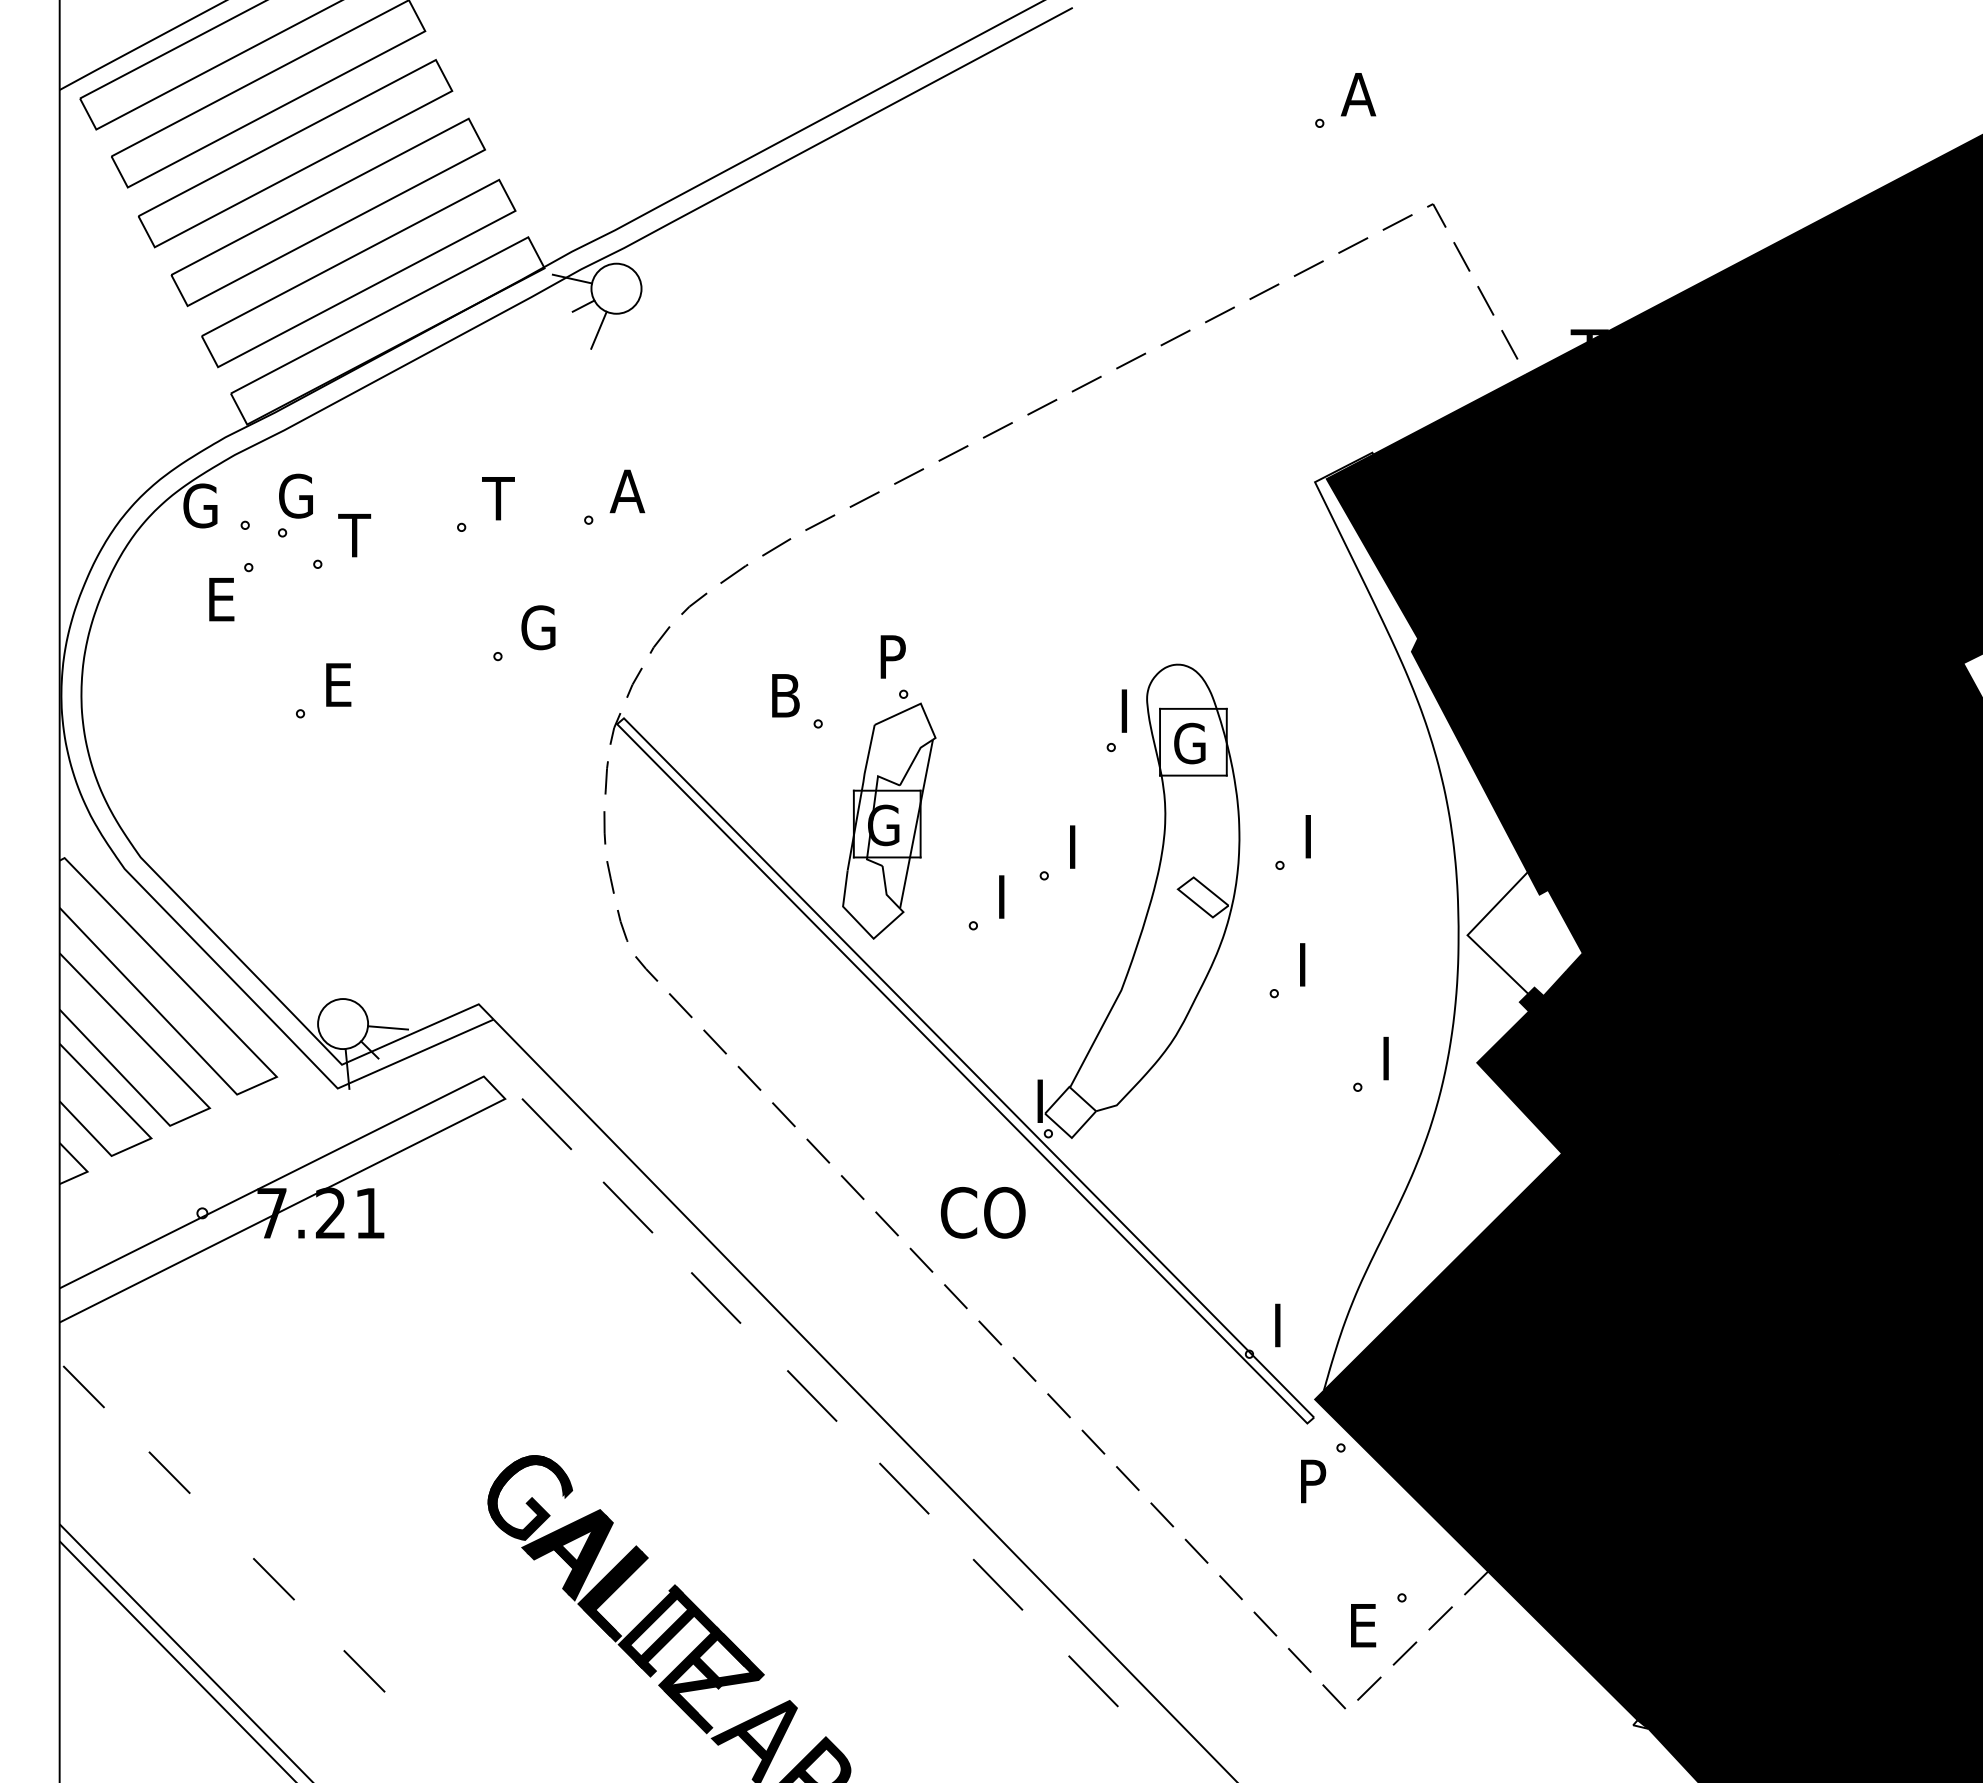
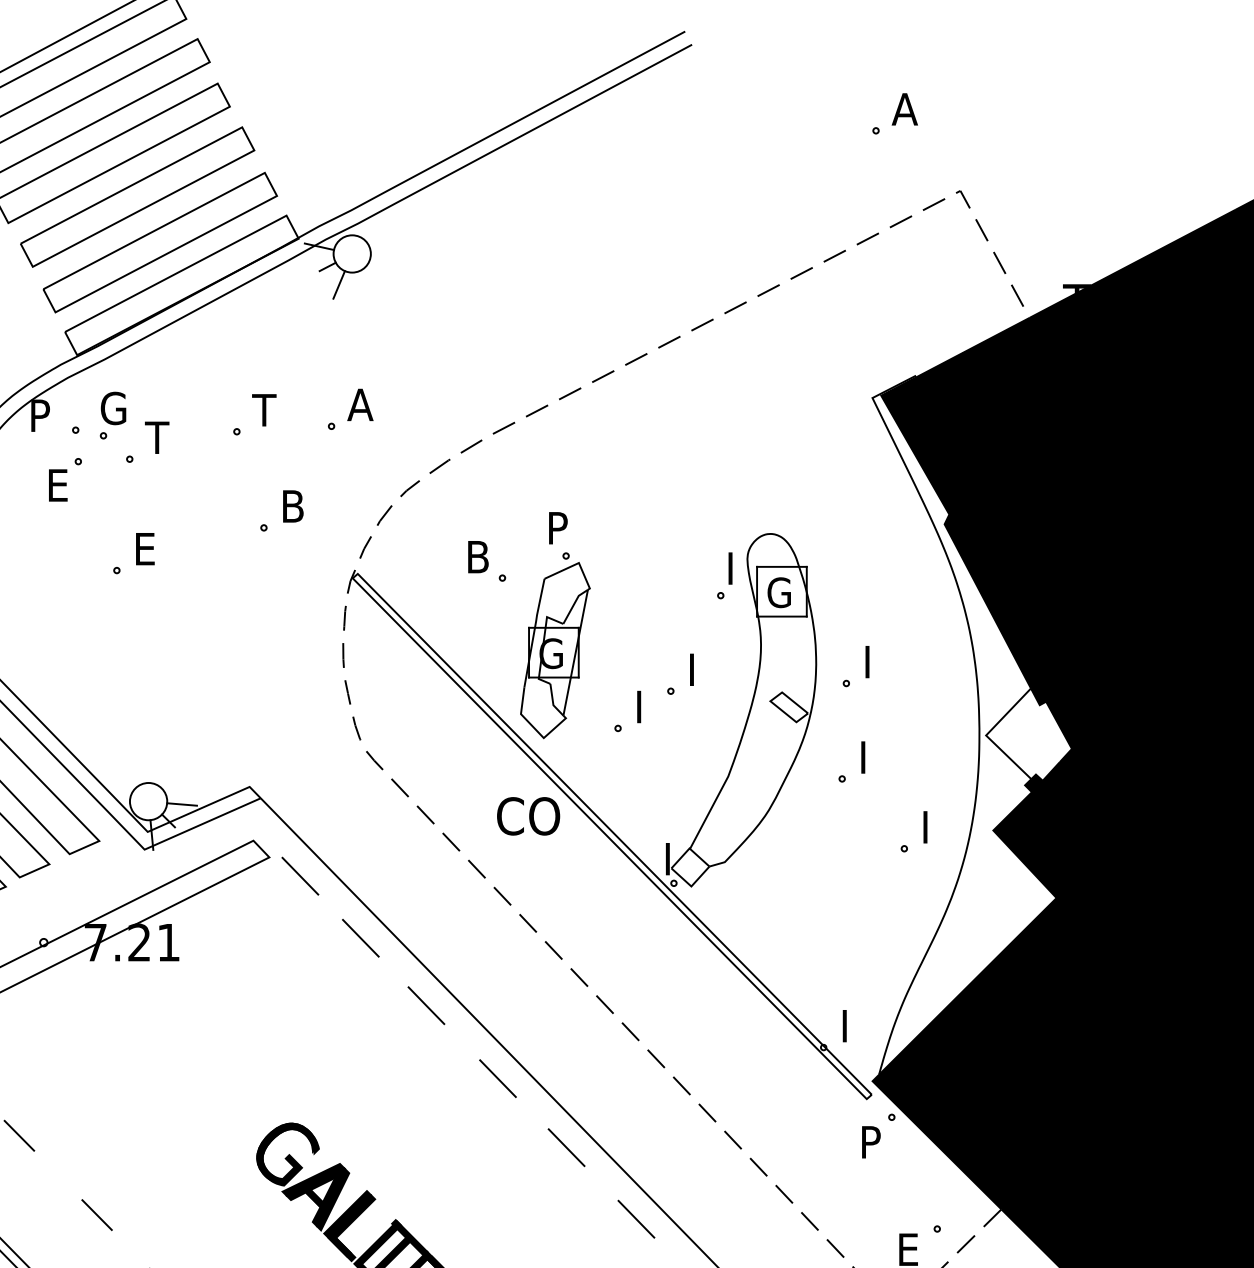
text: (200, 505) -> (42, 415), G -> P
text: (538, 627) -> (294, 506), G -> B
text: (982, 1212) -> (528, 816), moved

